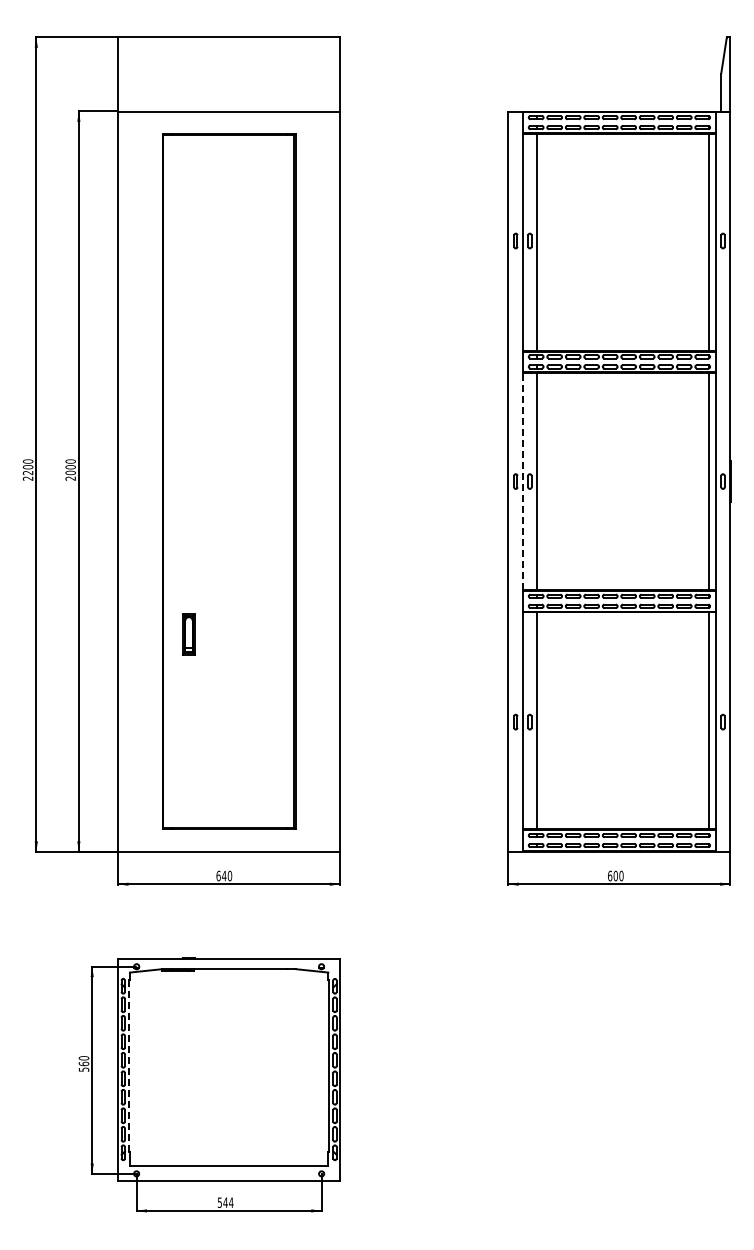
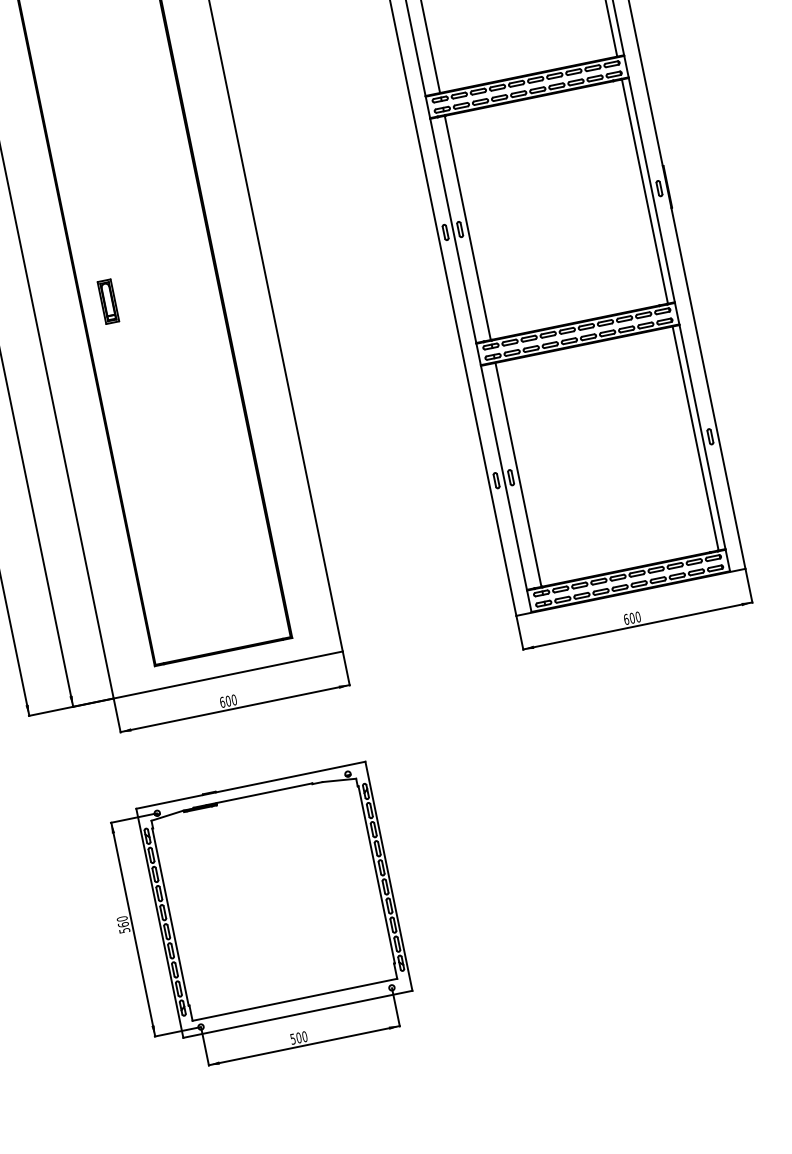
line: (523, 481) -> (453, 230), dashed -> solid
part: (188, 634) -> (107, 301), moved
text: (224, 875) -> (228, 700), 640 -> 600
line: (129, 1065) -> (170, 916), dashed -> solid
text: (228, 1202) -> (301, 1037), 544 -> 500

